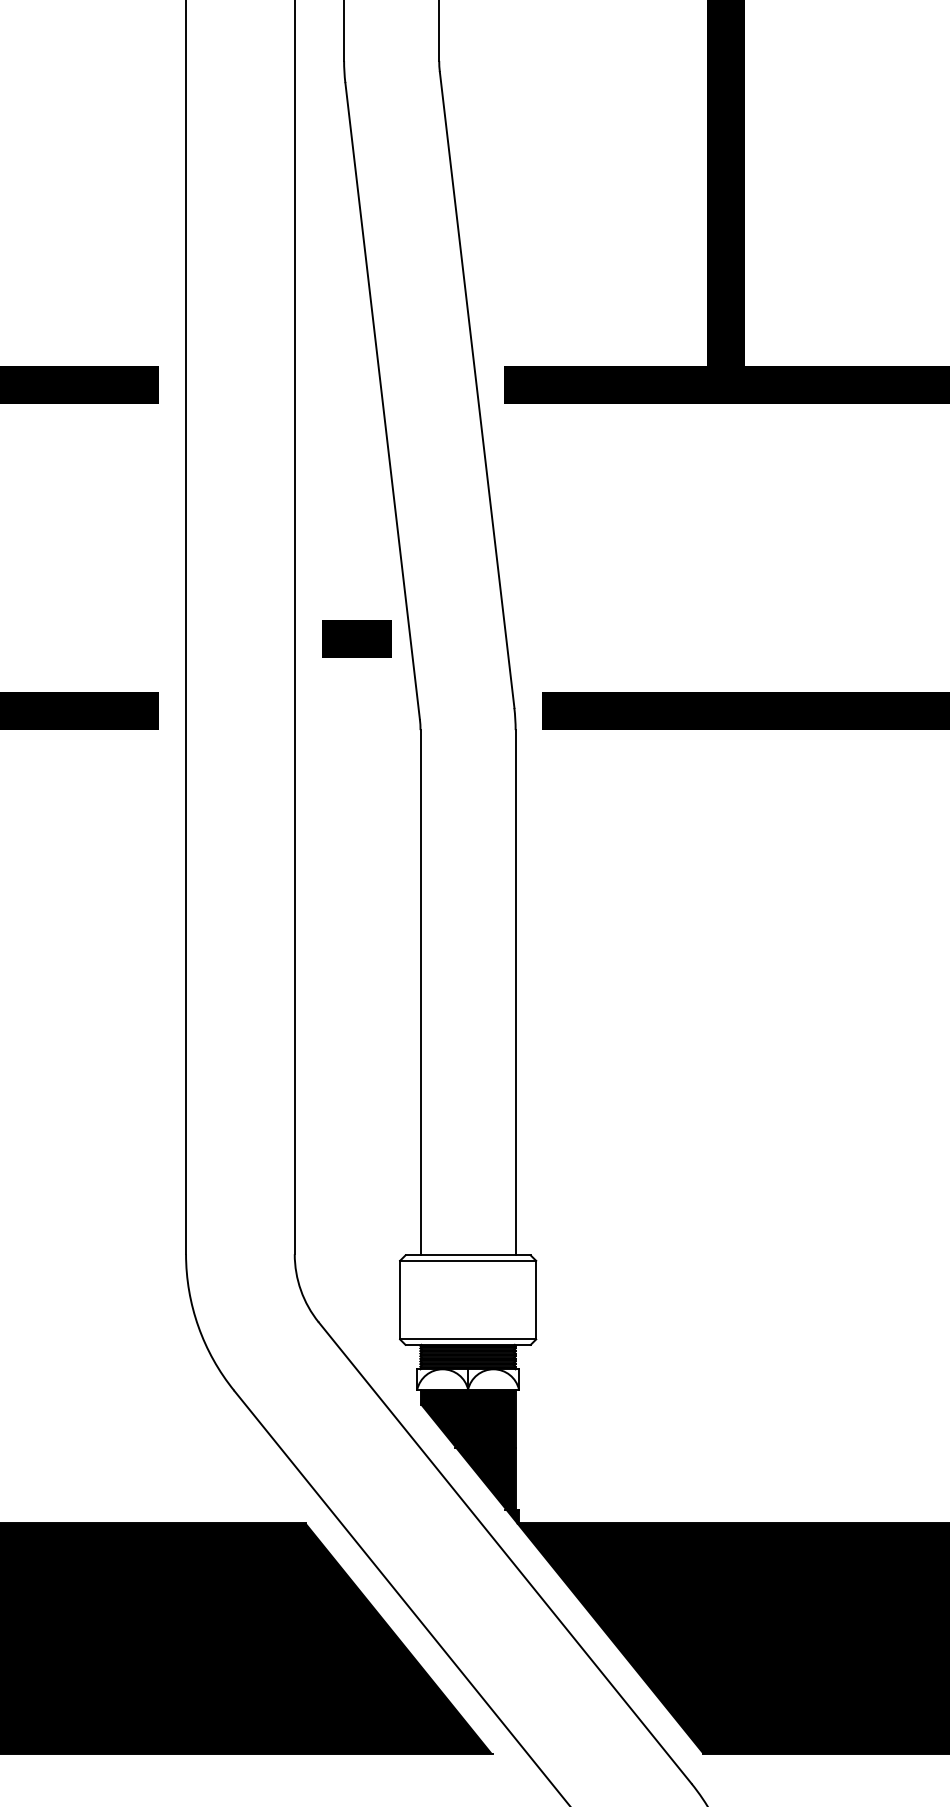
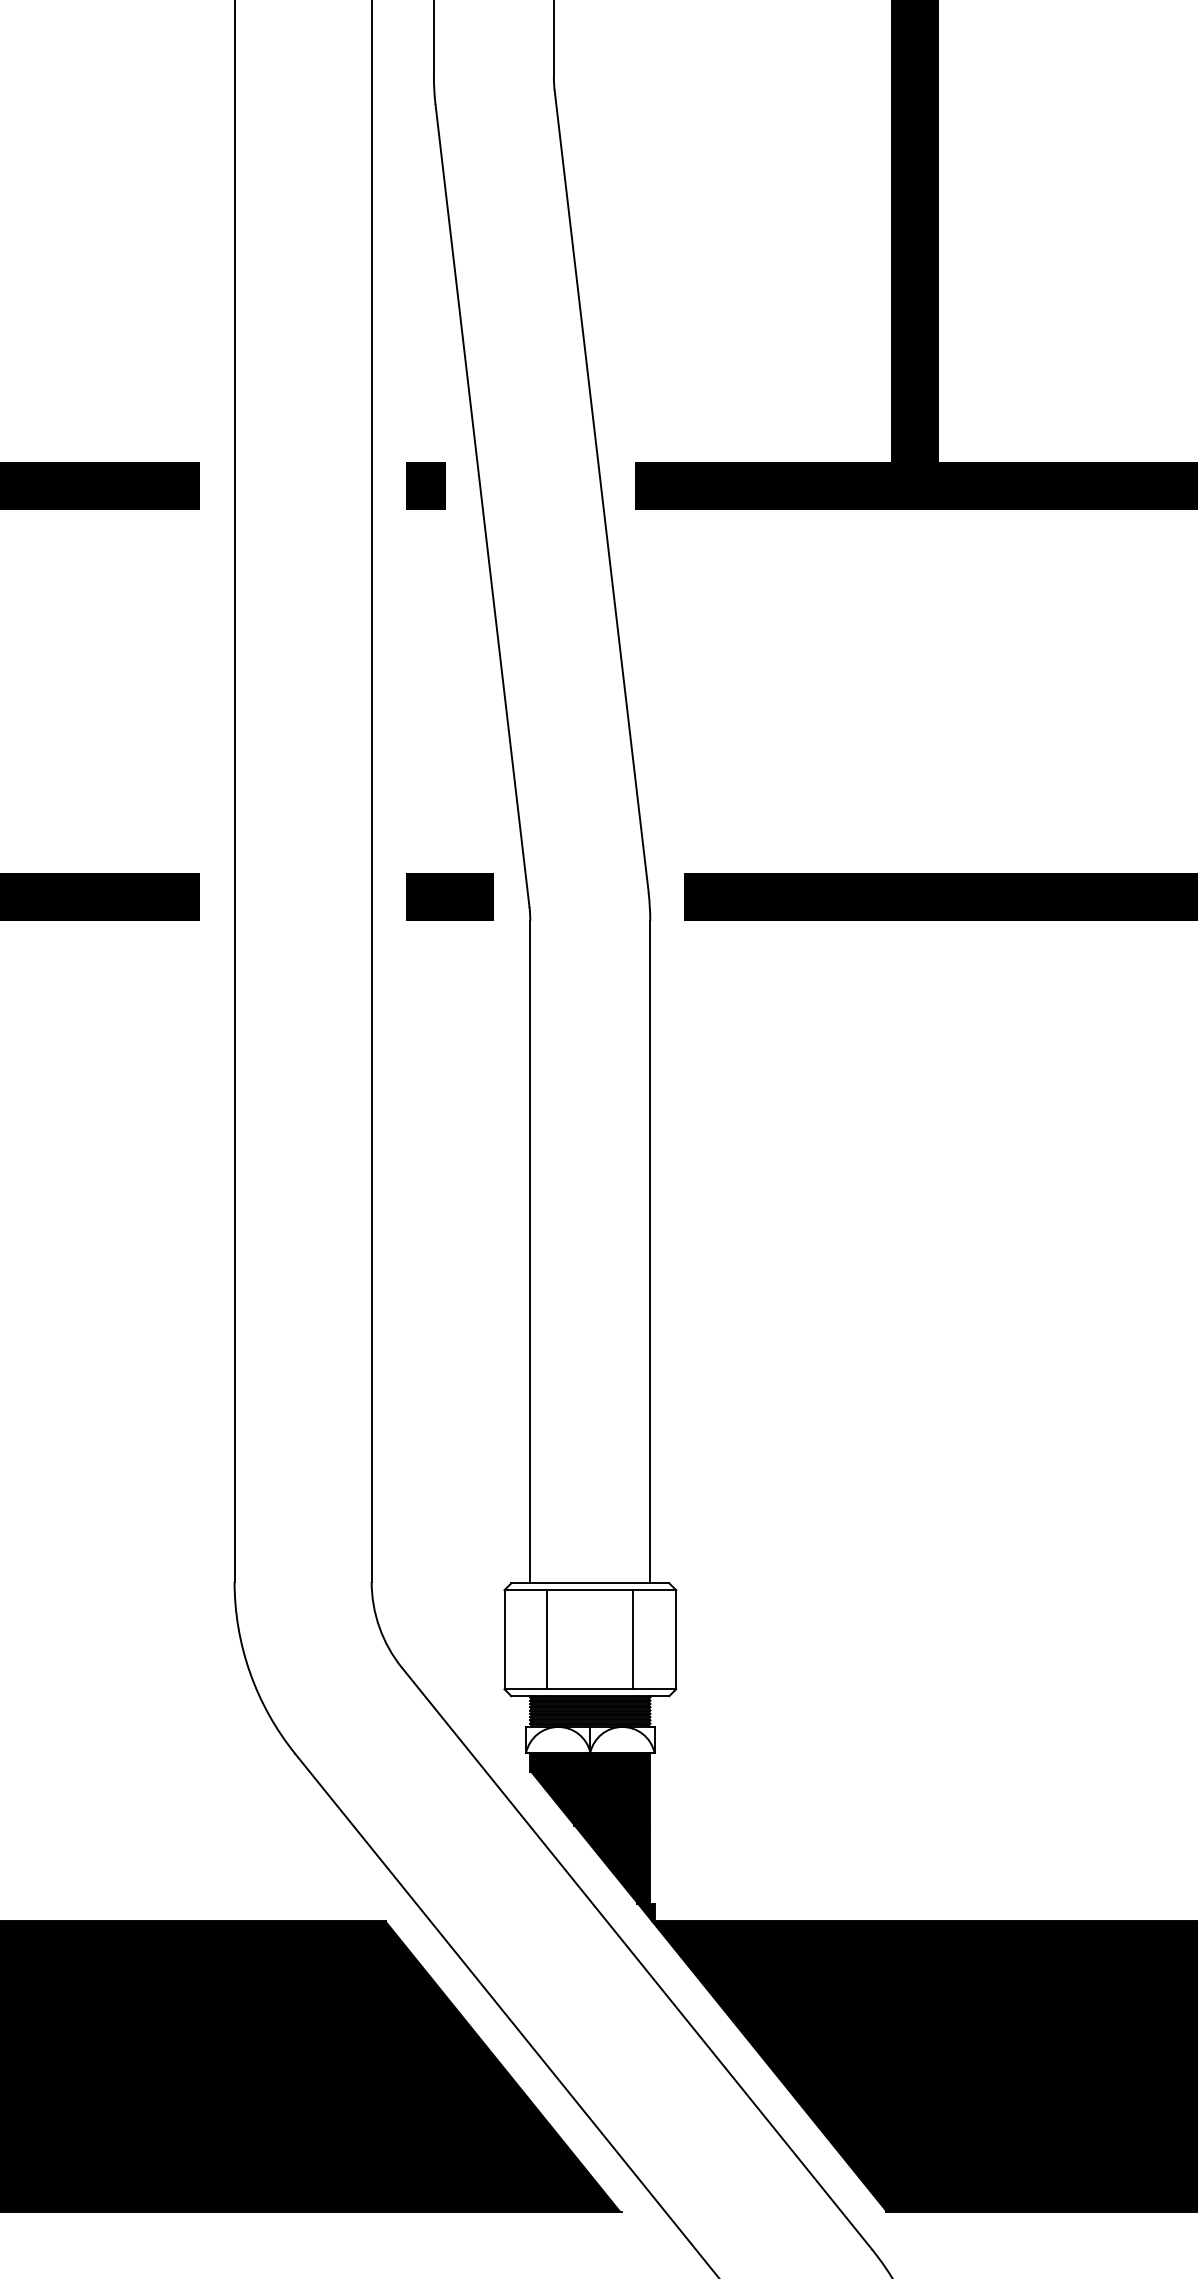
line: (337, 384) -> (425, 485), added
line: (356, 638) -> (449, 896), moved
line: (434, 1299) -> (547, 1639), added
line: (502, 1299) -> (633, 1639), added

